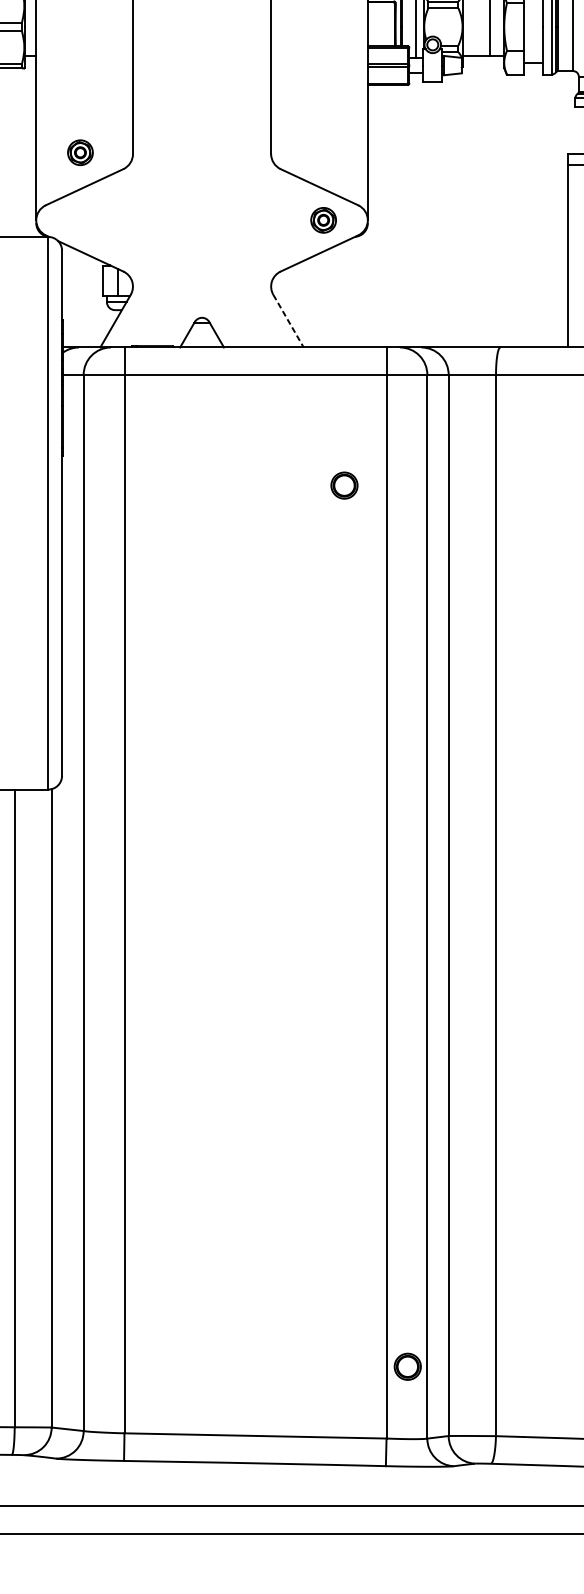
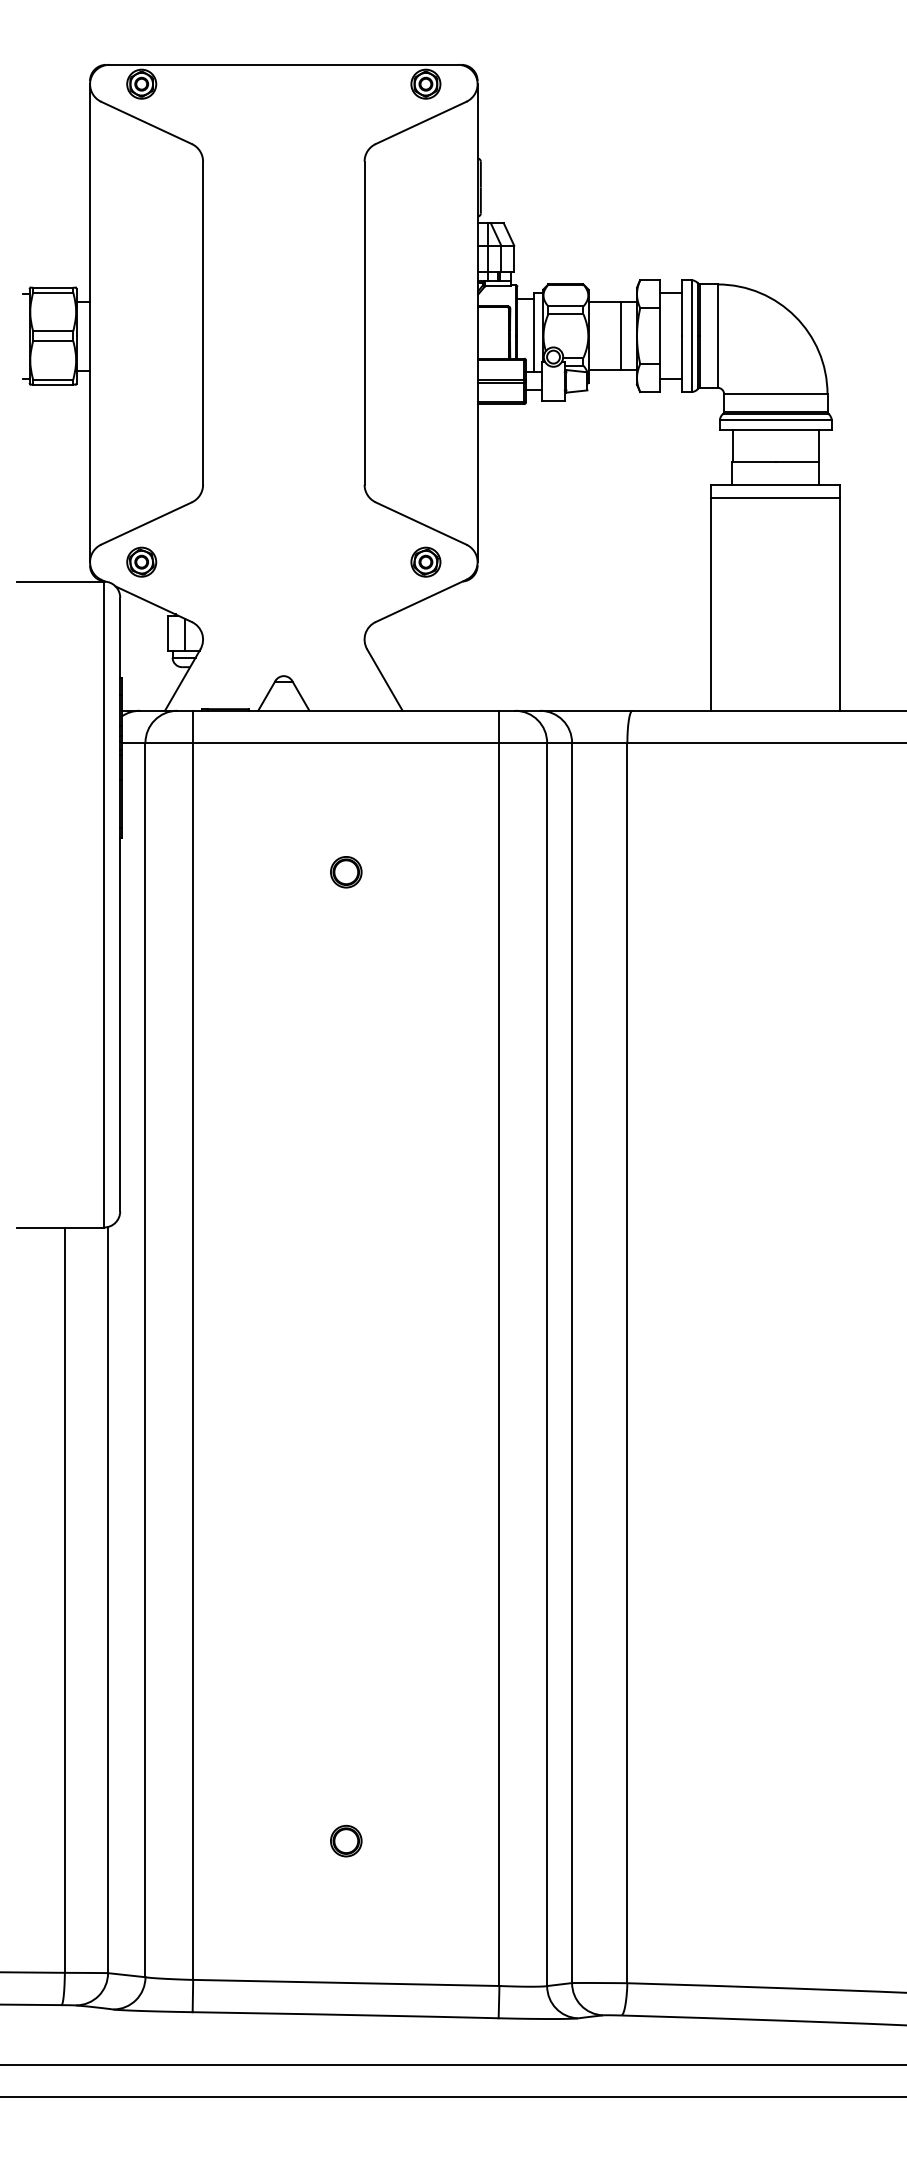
part: (80, 152) -> (141, 561), moved
line: (288, 321) -> (384, 680), dashed -> solid
part: (344, 485) -> (346, 872), moved
part: (407, 1366) -> (346, 1840), moved

